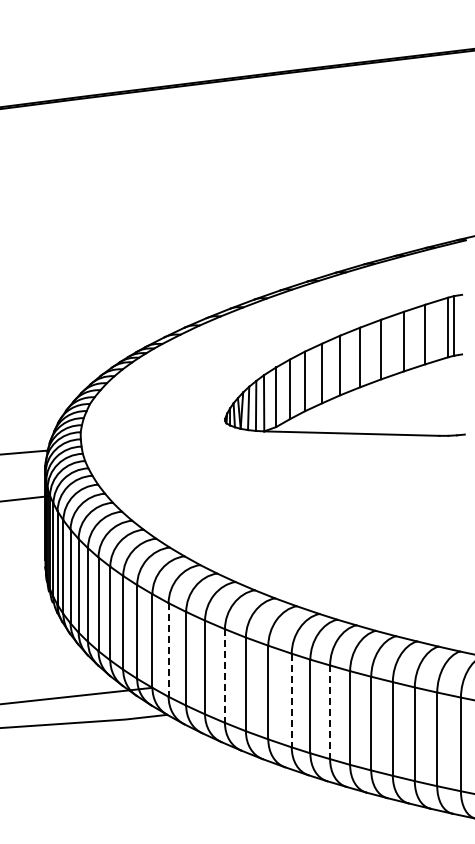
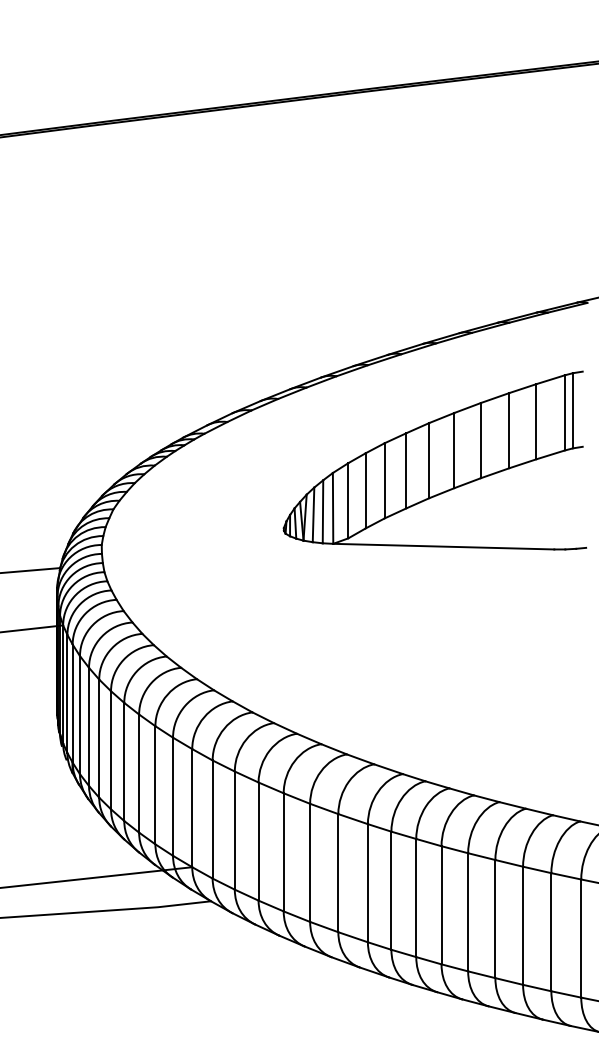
line: (168, 650) -> (212, 820), dashed -> solid
line: (224, 676) -> (283, 852), dashed -> solid
line: (291, 700) -> (367, 883), dashed -> solid
line: (330, 712) -> (416, 898), dashed -> solid

